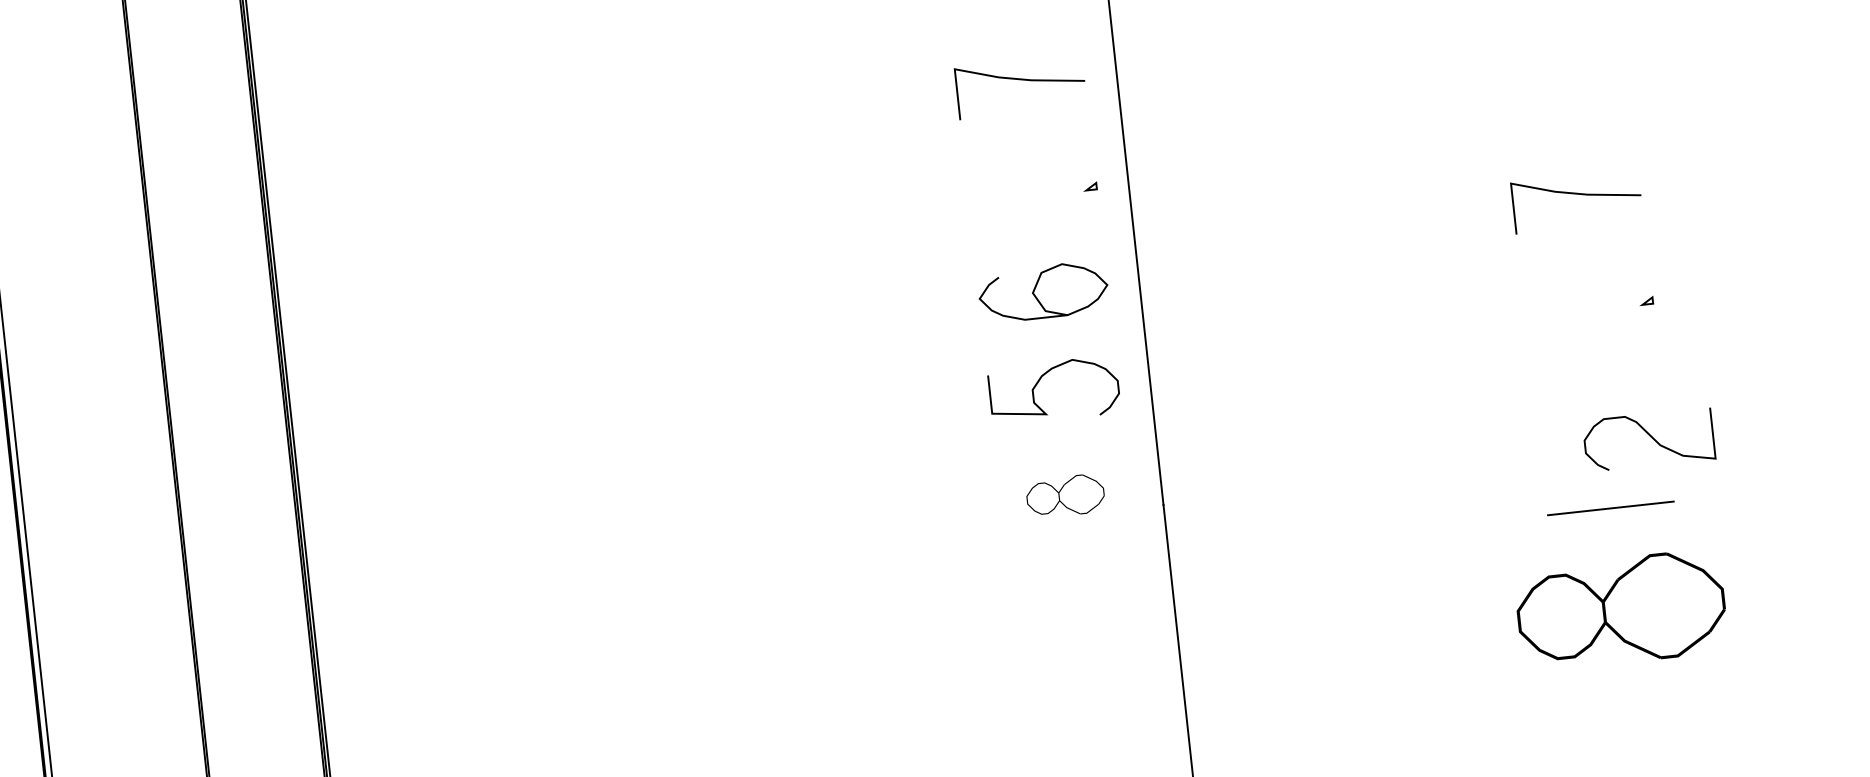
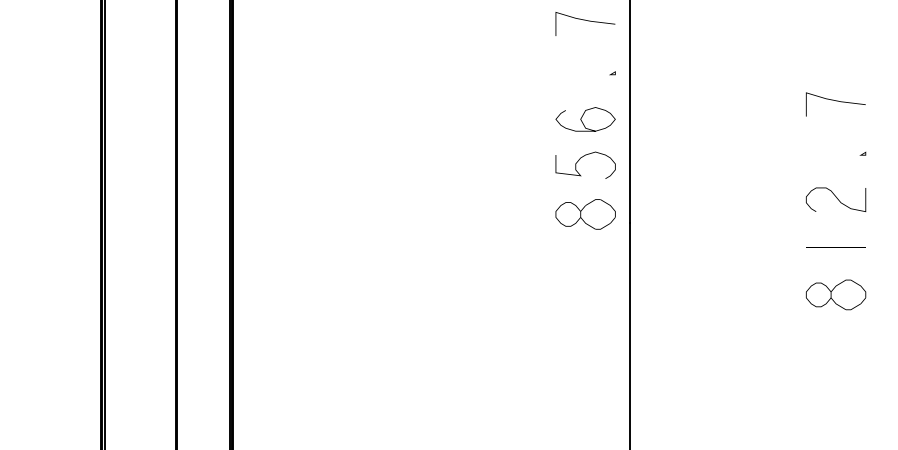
curve: (1649, 437) -> (836, 198), moved
part: (1065, 496) -> (585, 214), size x1.67
part: (1622, 609) -> (836, 294), size x0.62

